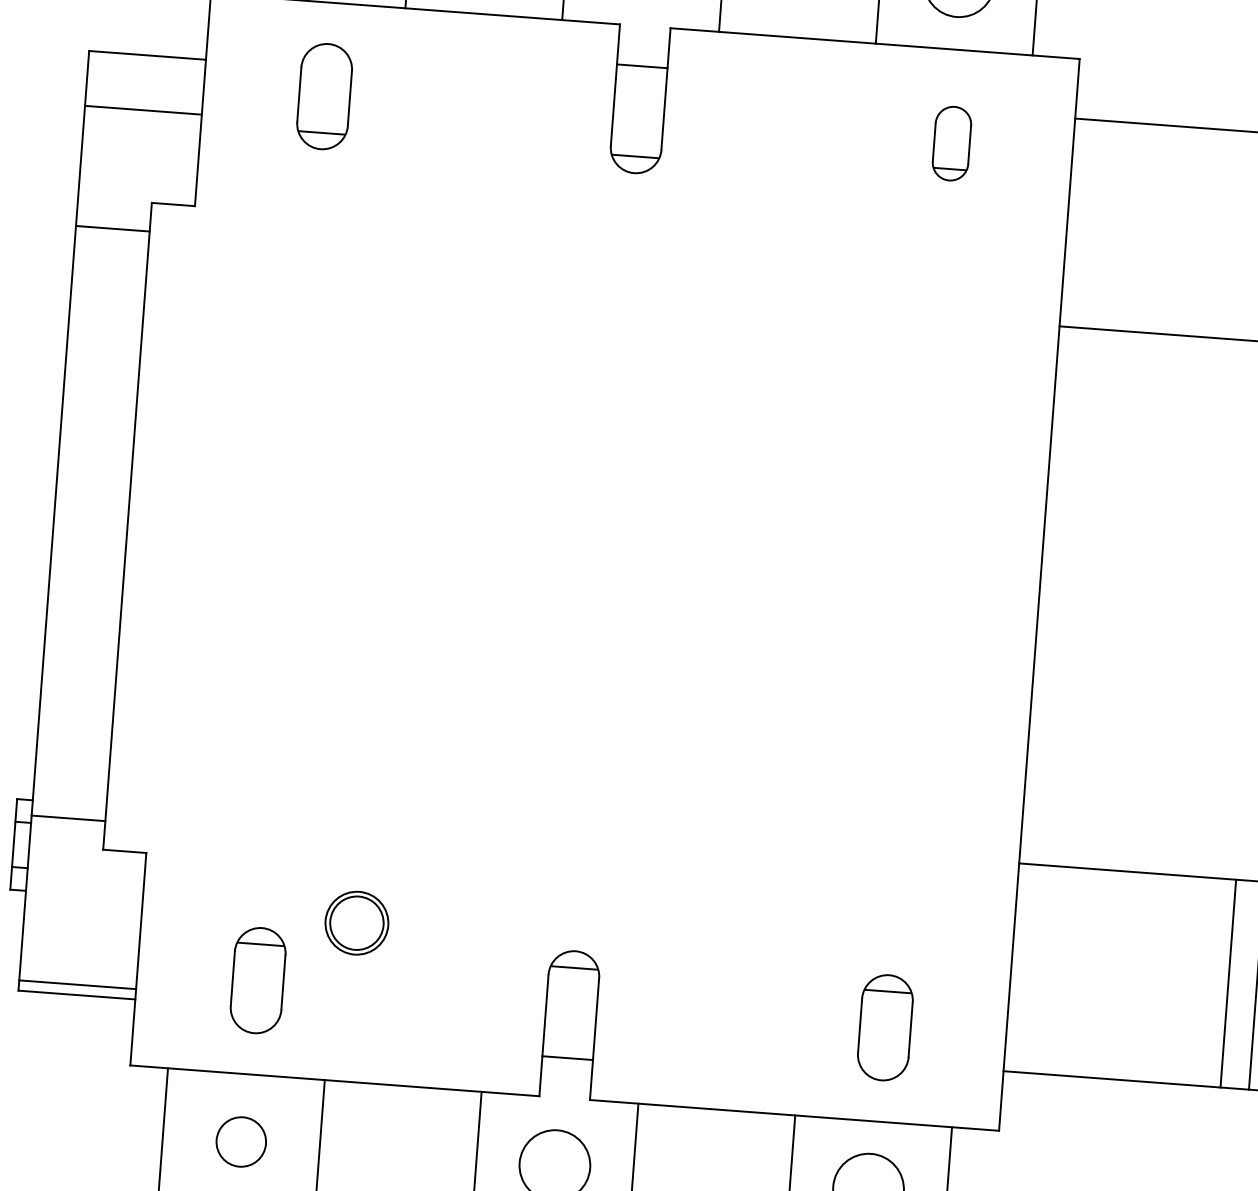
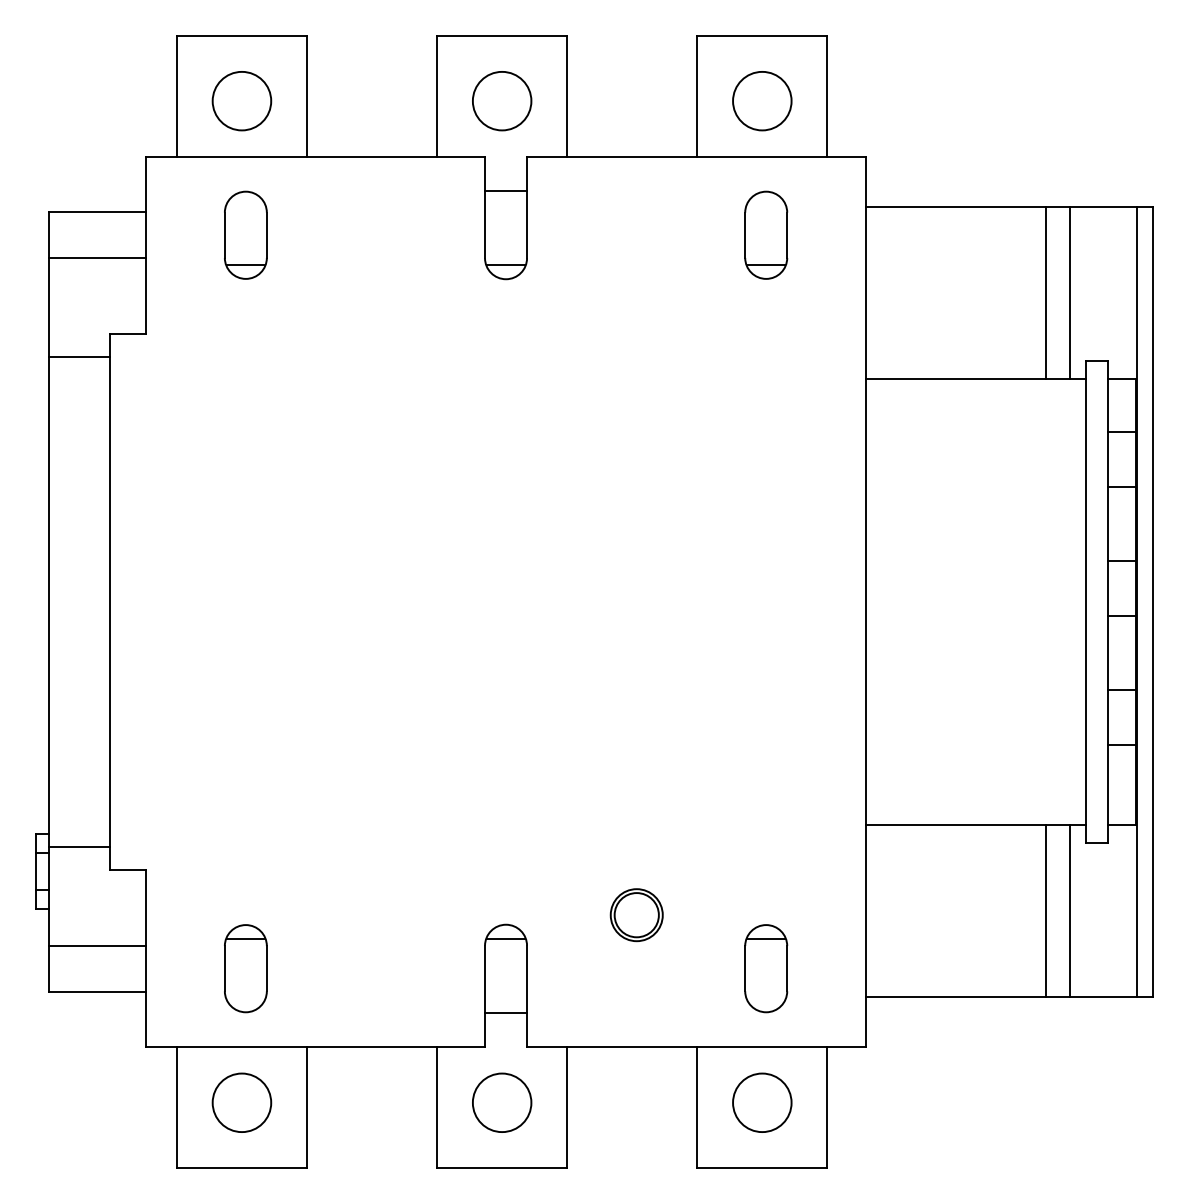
part: (952, 142) -> (766, 234), size x1.43
part: (356, 923) -> (636, 915), moved
line: (76, 984) -> (96, 946), moved
circle: (240, 1141) -> (241, 1102), size x1.43

